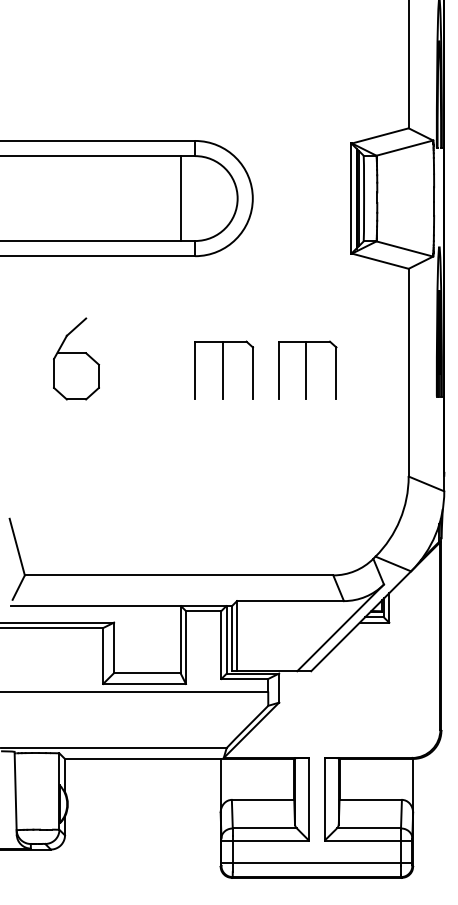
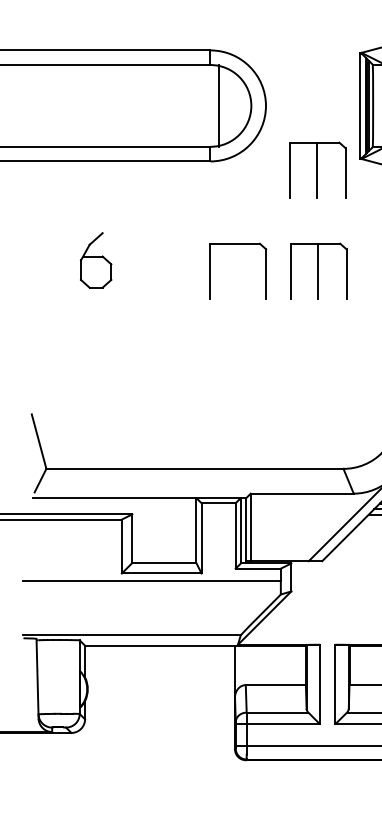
line: (181, 198) -> (219, 105), moved
part: (306, 264) -> (317, 169), added
part: (76, 358) -> (96, 259), size x0.7
line: (223, 370) -> (237, 271), removed

